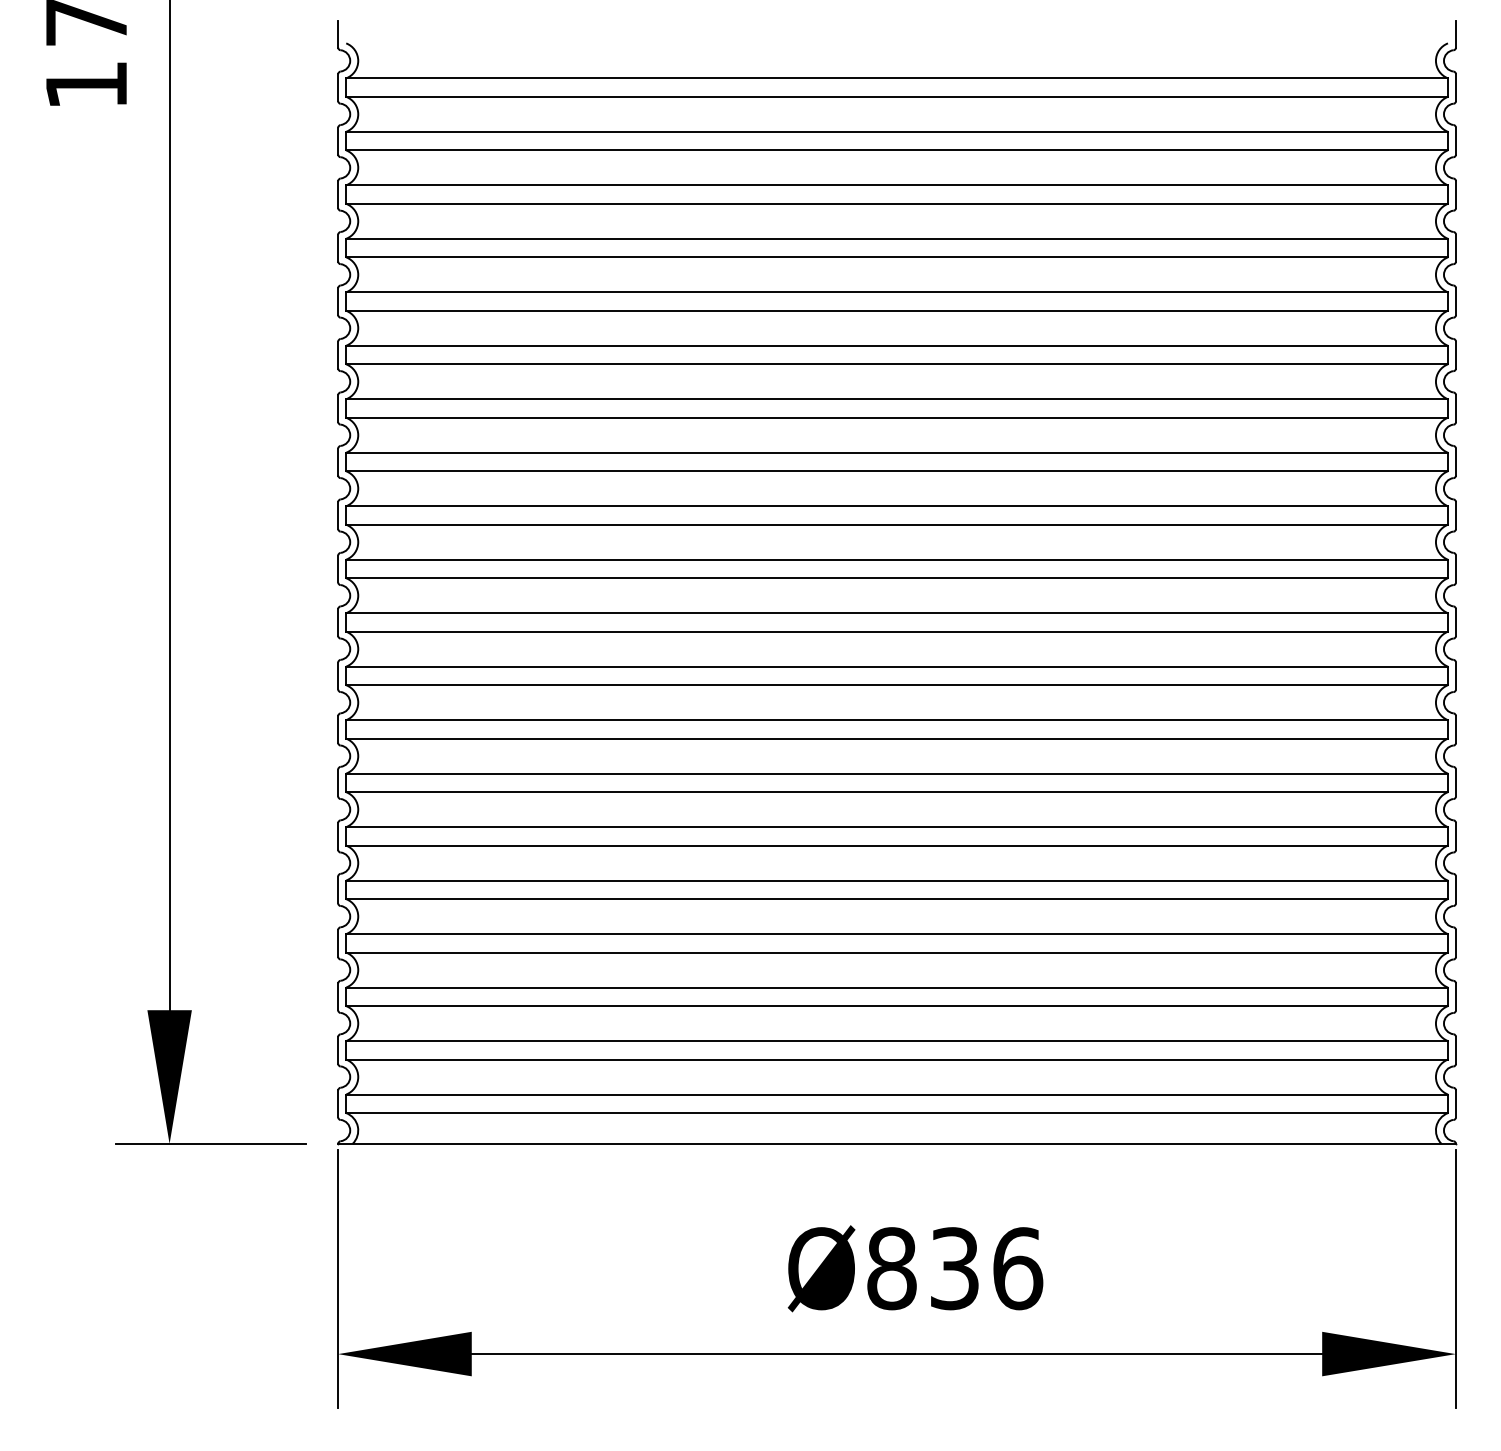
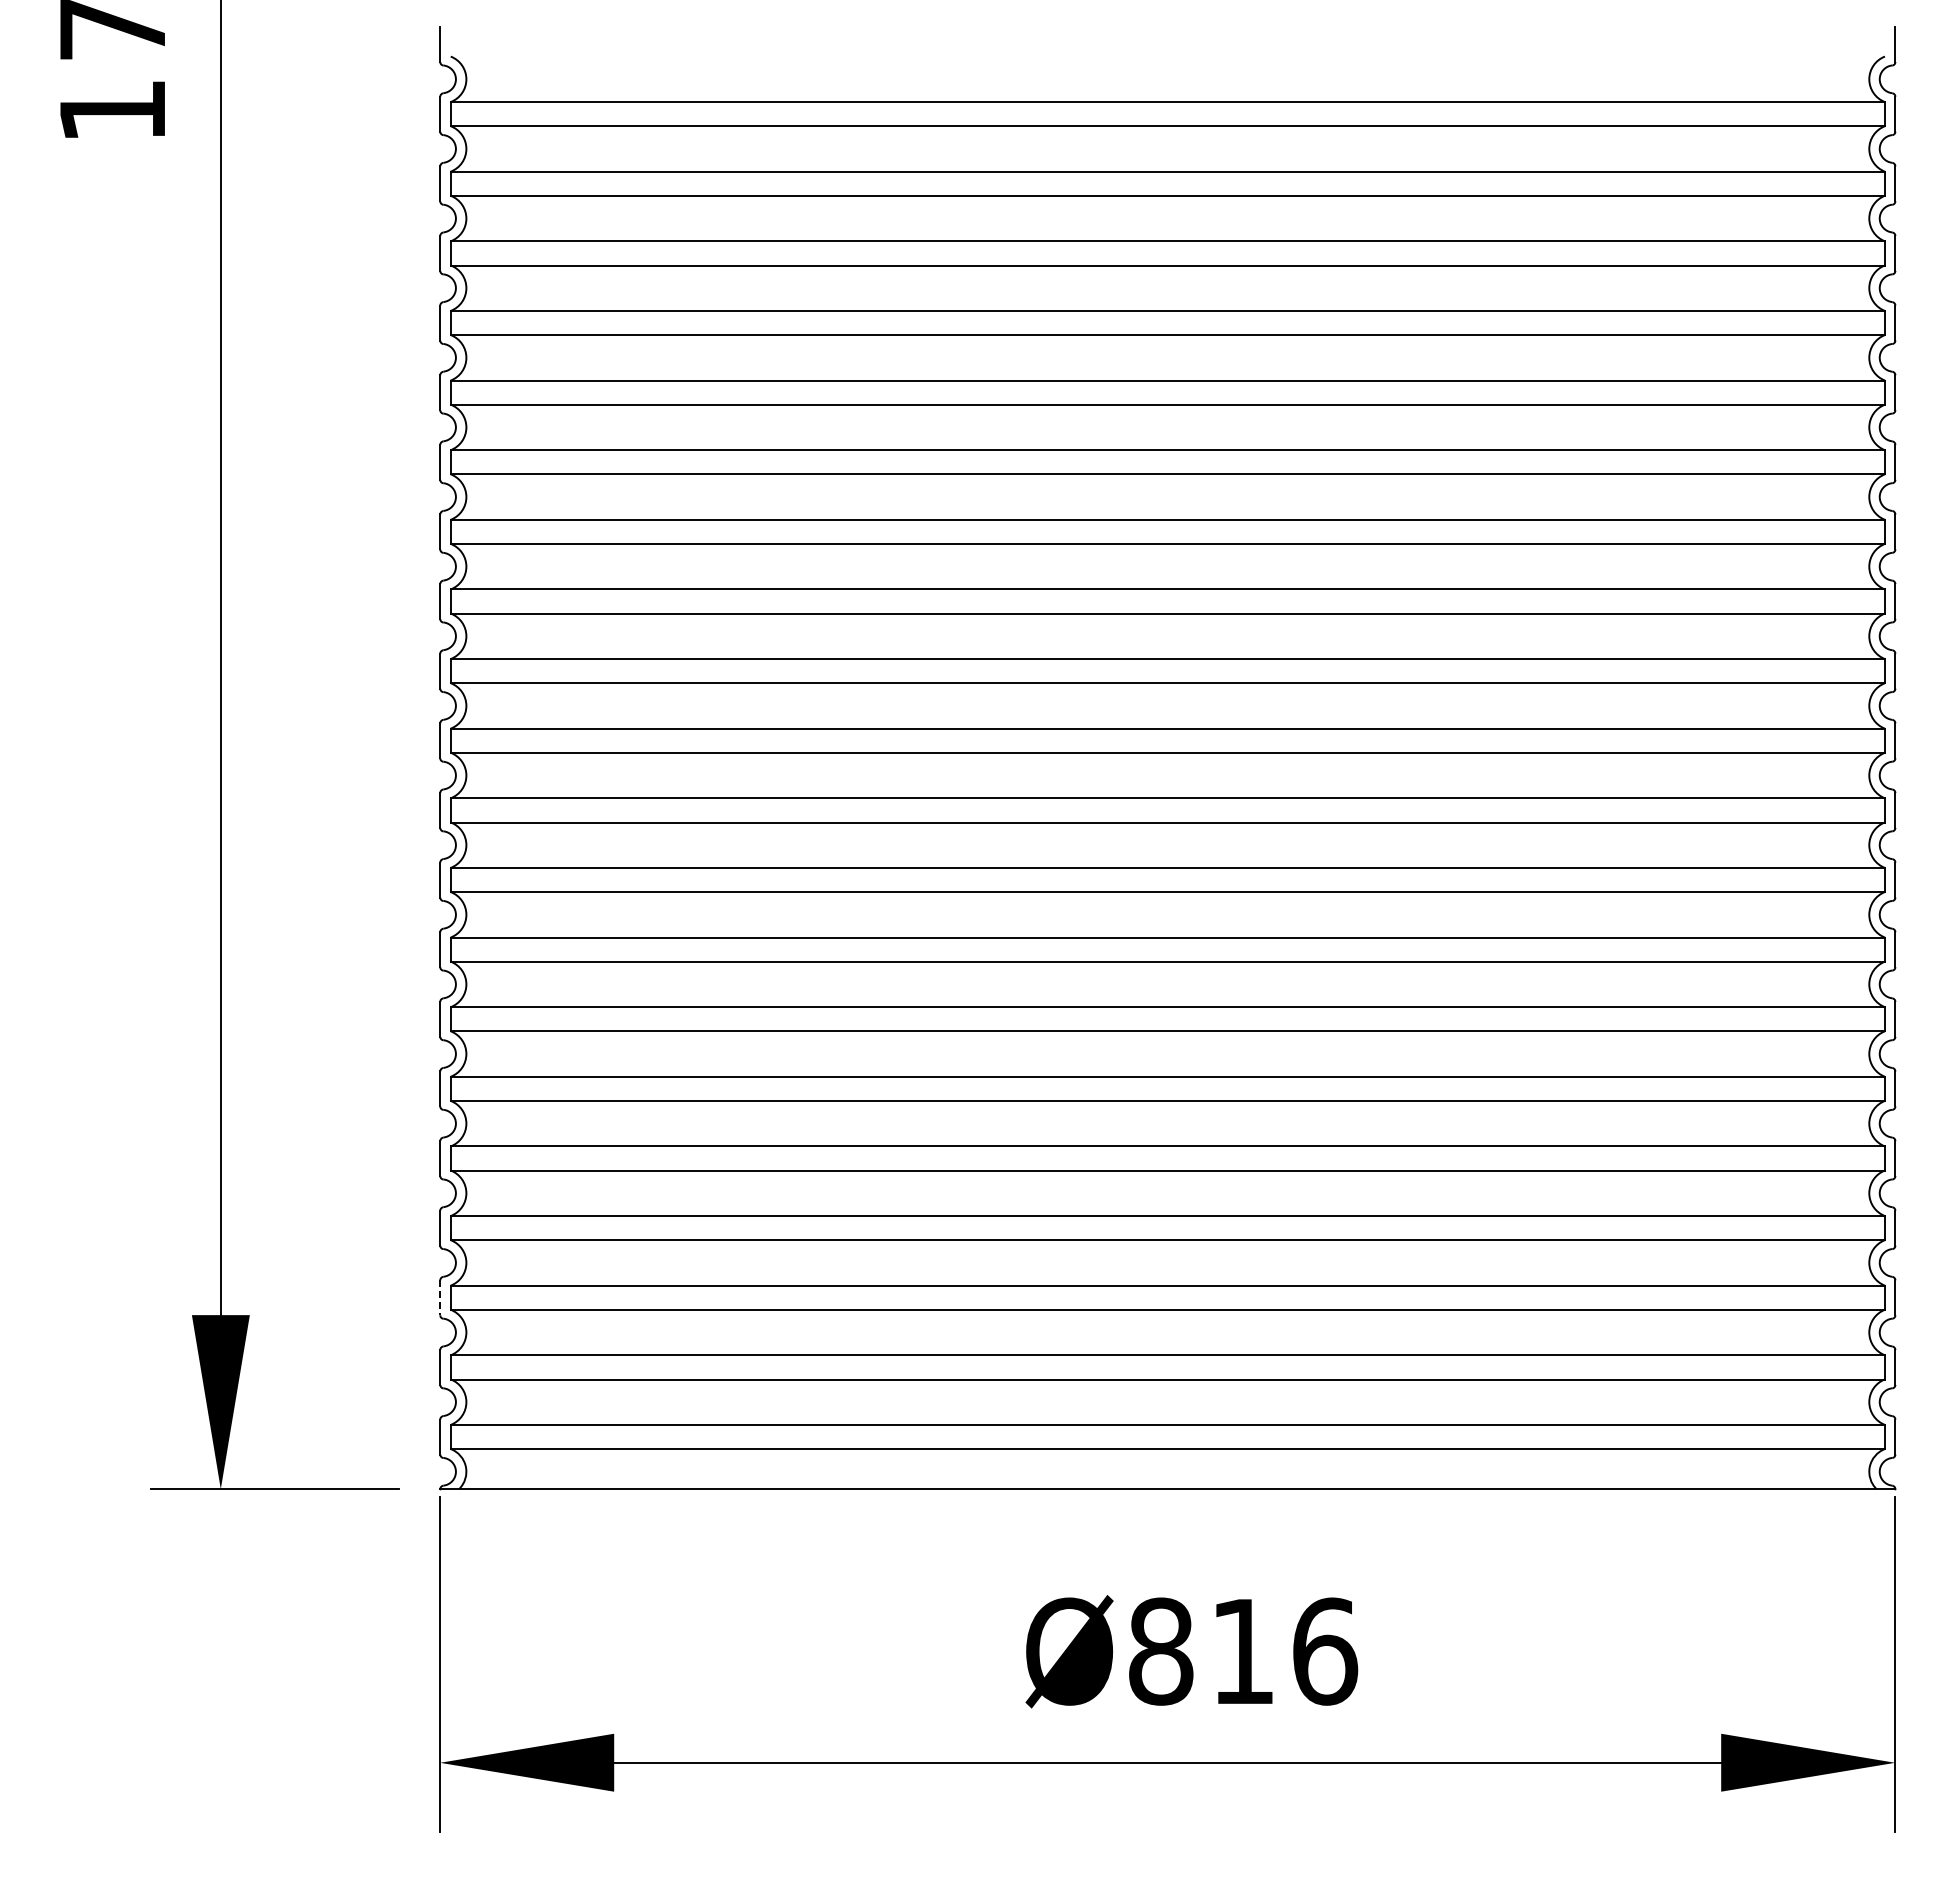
line: (338, 997) -> (440, 1298), solid -> dashed
text: (954, 1268) -> (1242, 1651), Ø836 -> Ø816

